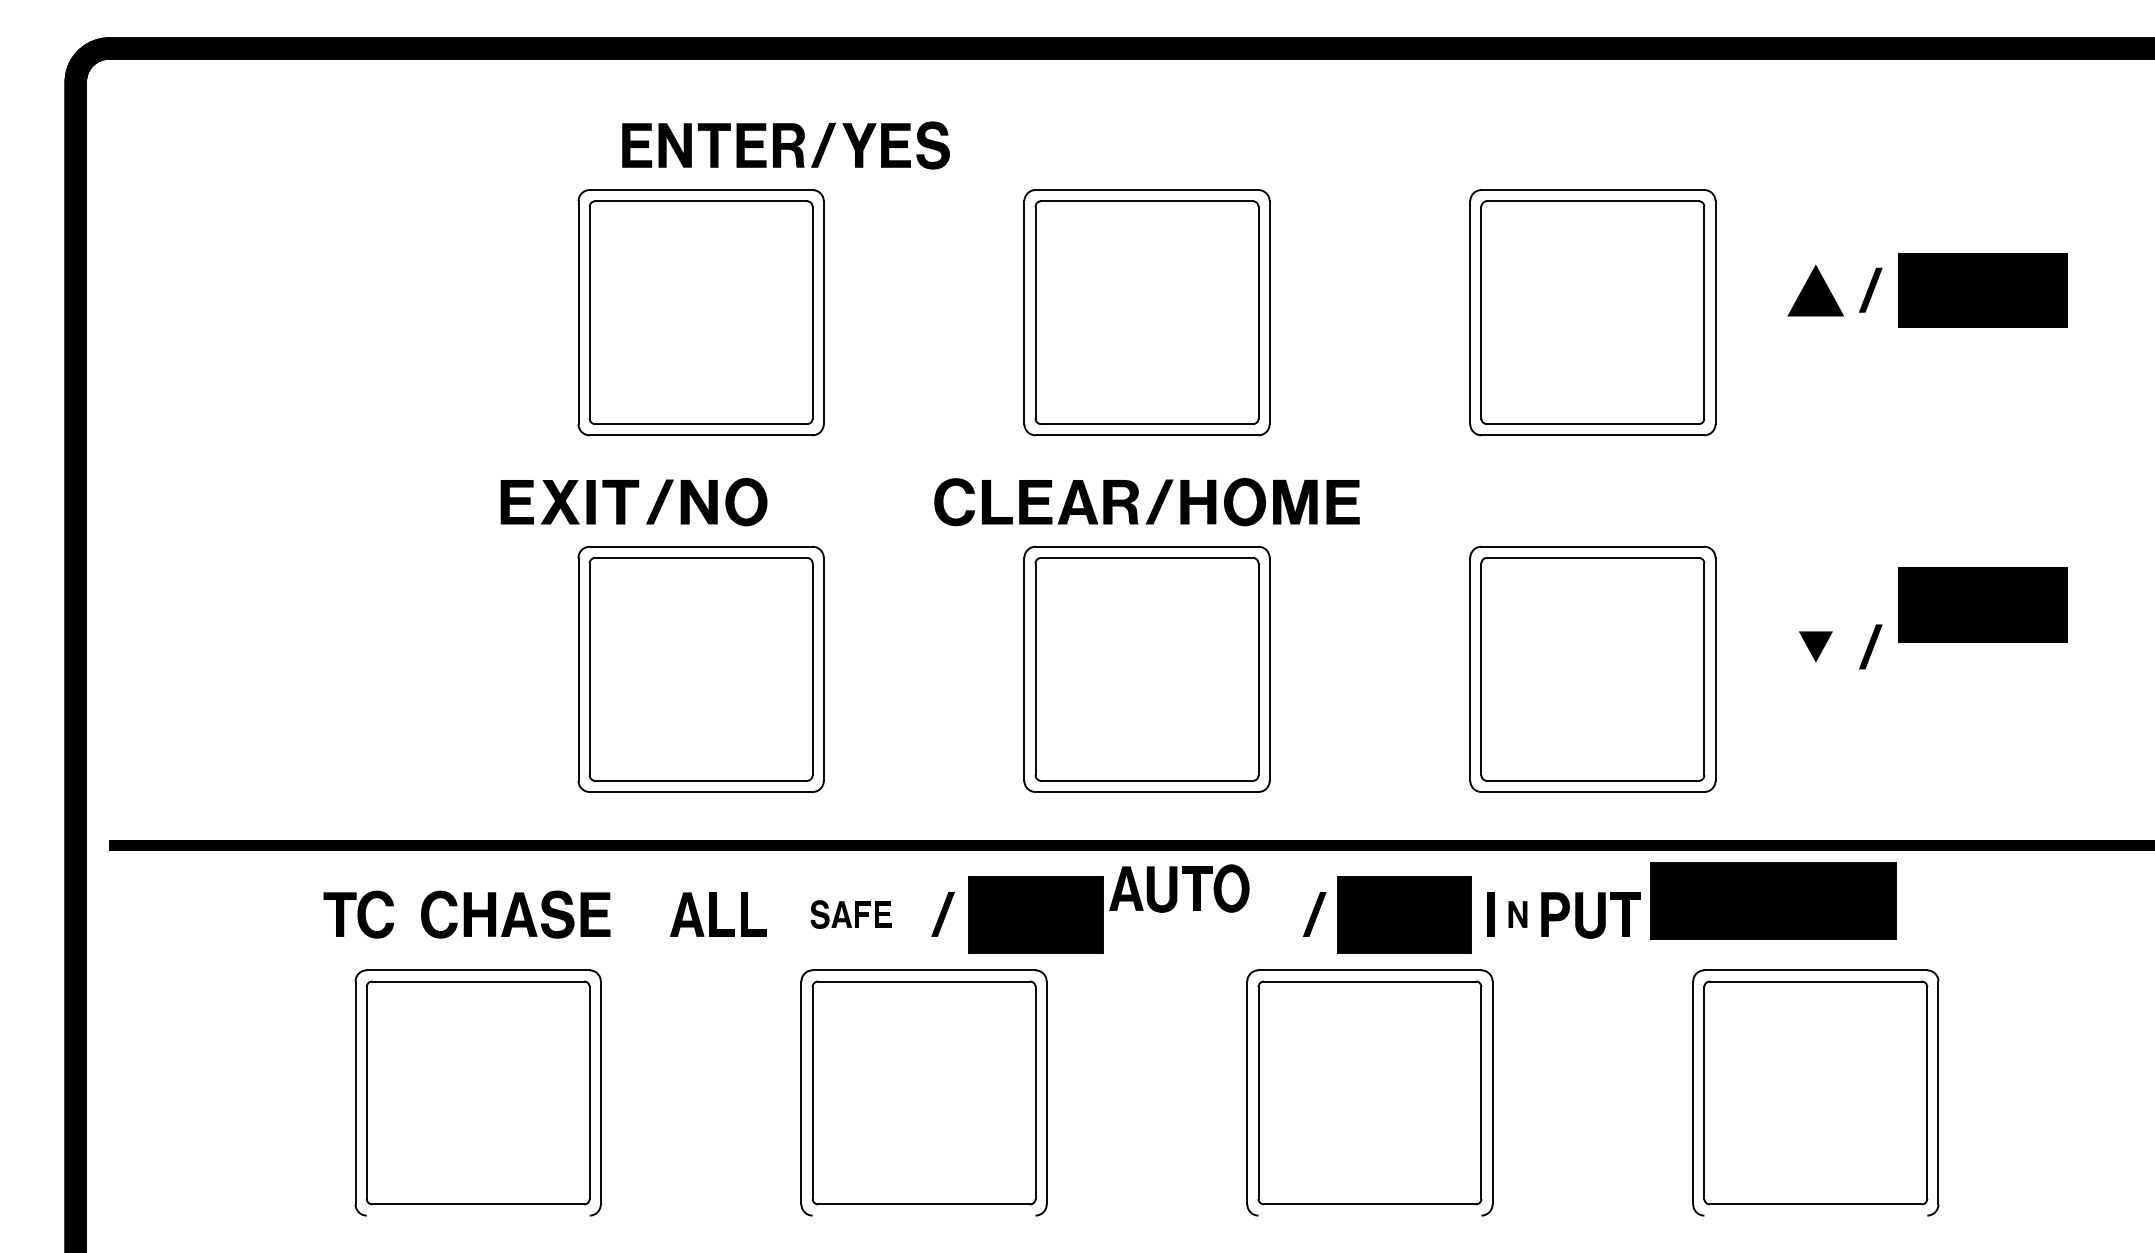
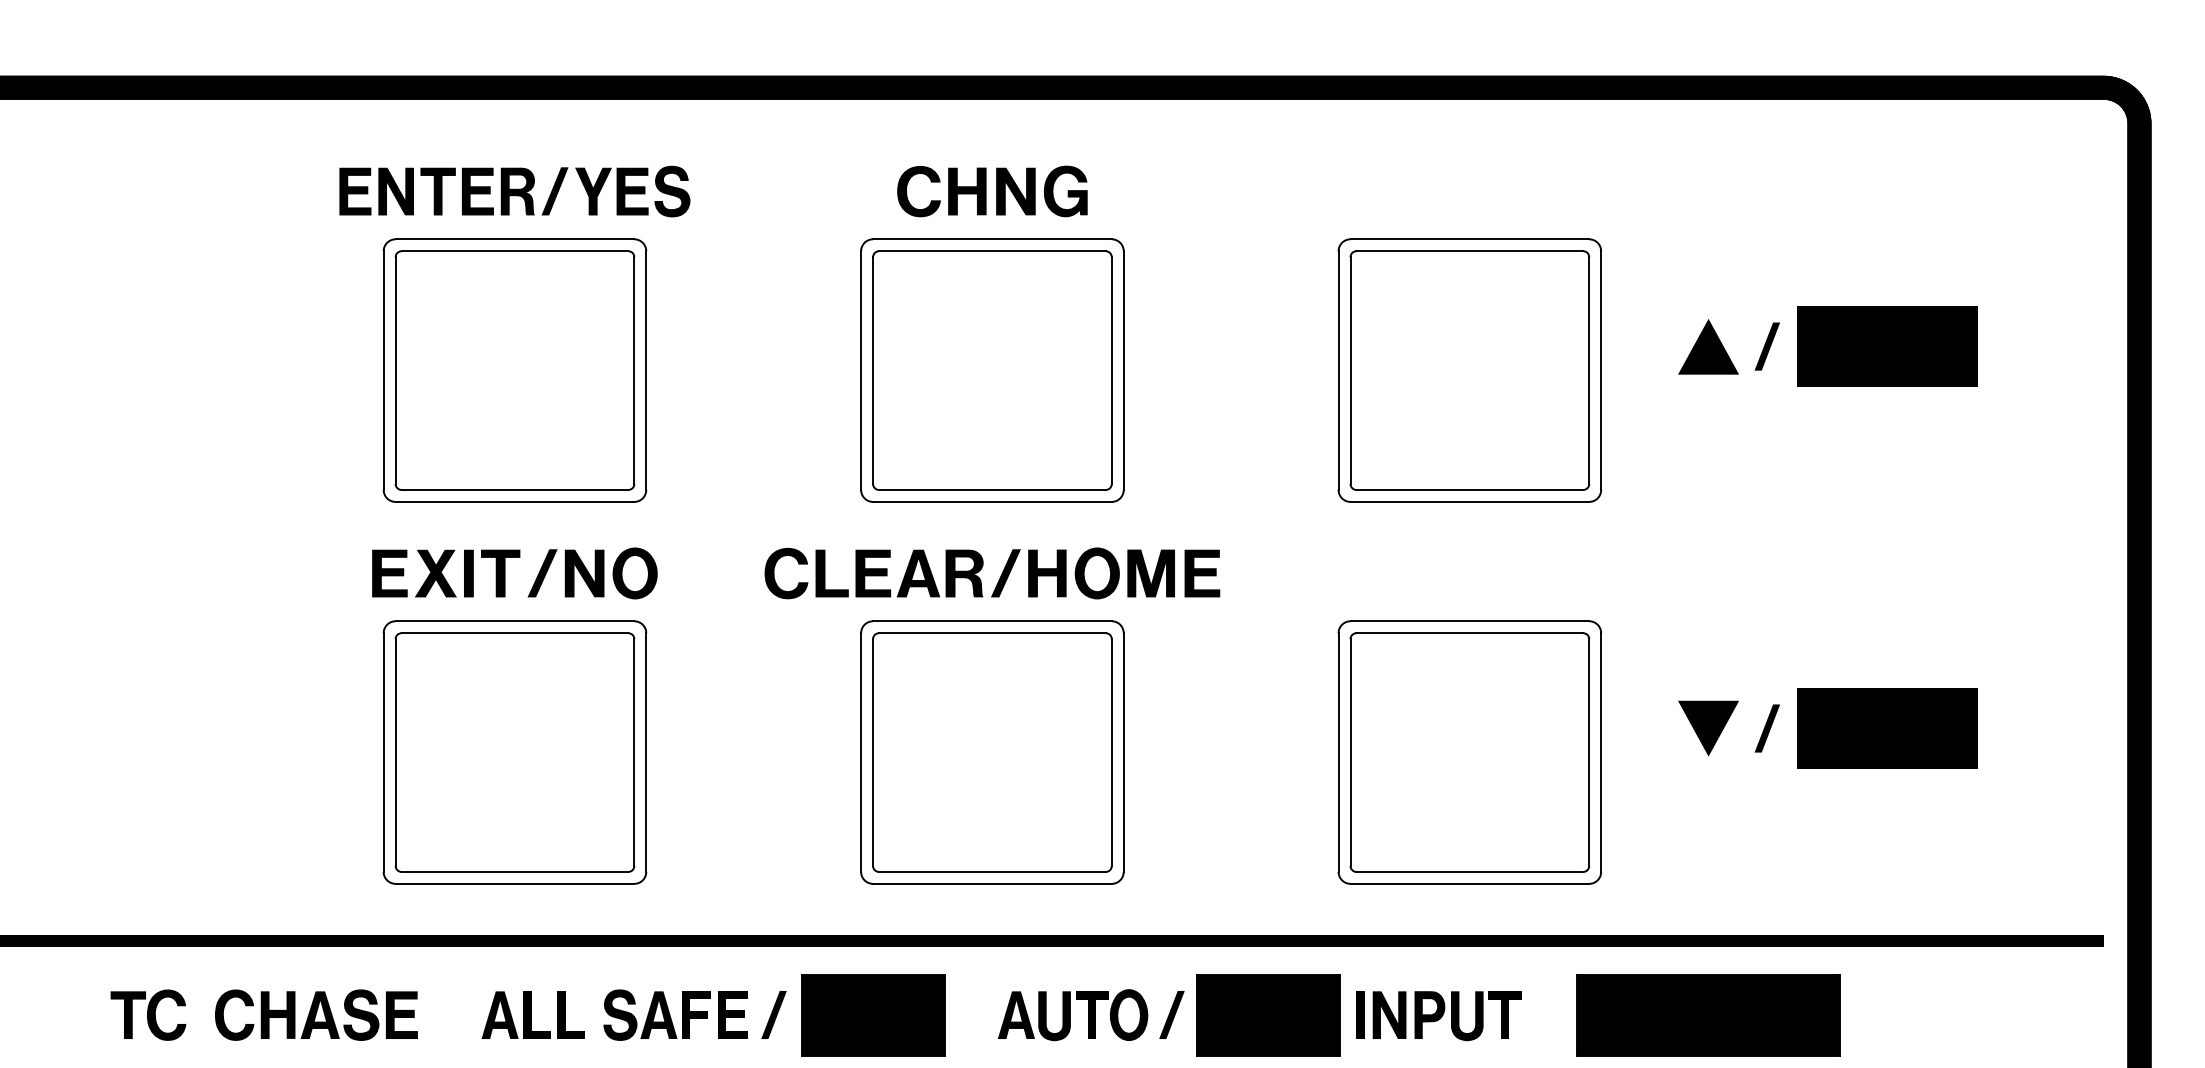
part: (785, 145) -> (514, 191), moved
part: (1146, 145) -> (991, 191), added
part: (625, 501) -> (505, 572), moved
part: (1982, 604) -> (1887, 728), moved
part: (1815, 646) -> (1708, 728), size x1.67
part: (1179, 888) -> (1073, 1015), moved
part: (1773, 900) -> (1708, 1015), moved
part: (850, 914) -> (674, 1015), size x1.67
part: (1517, 914) -> (1389, 1015), size x1.67

